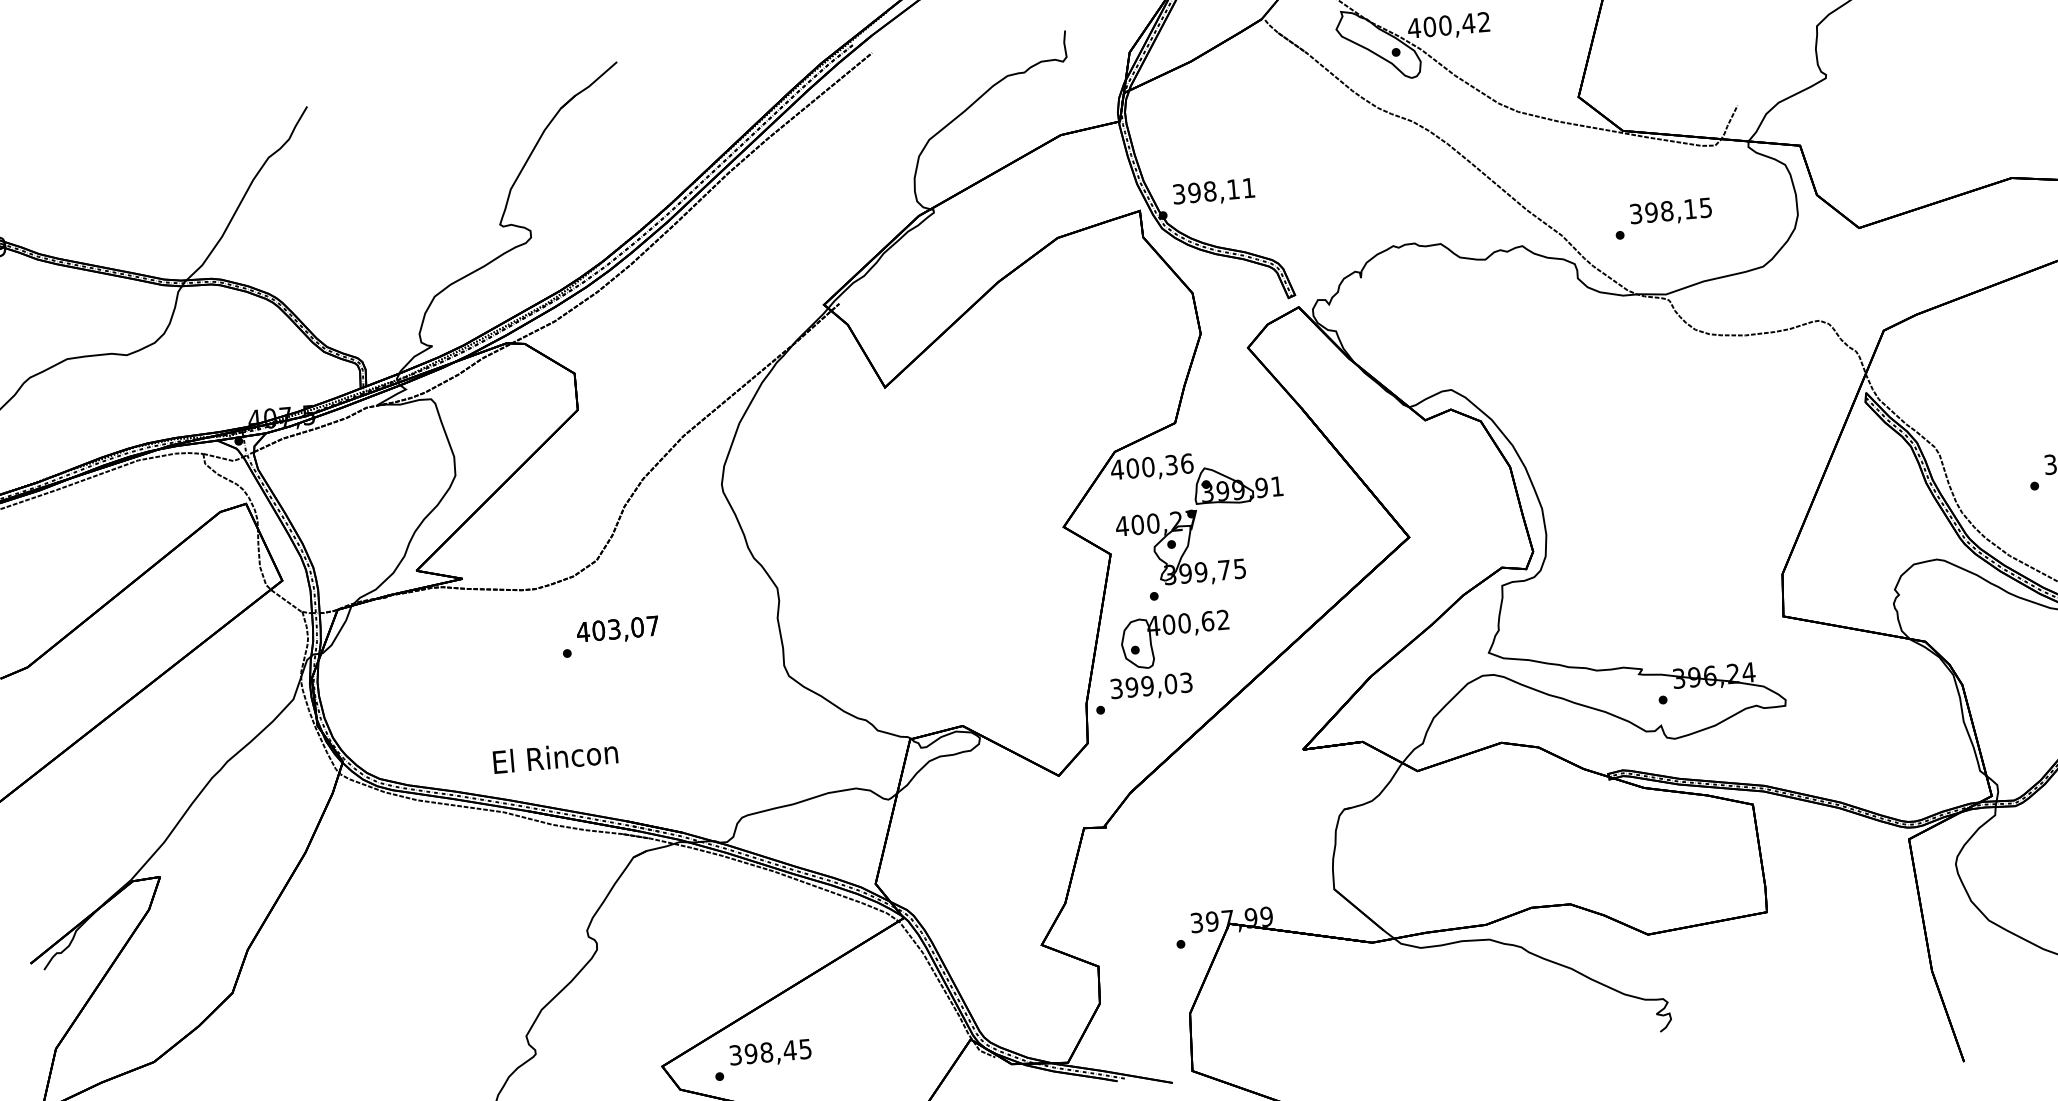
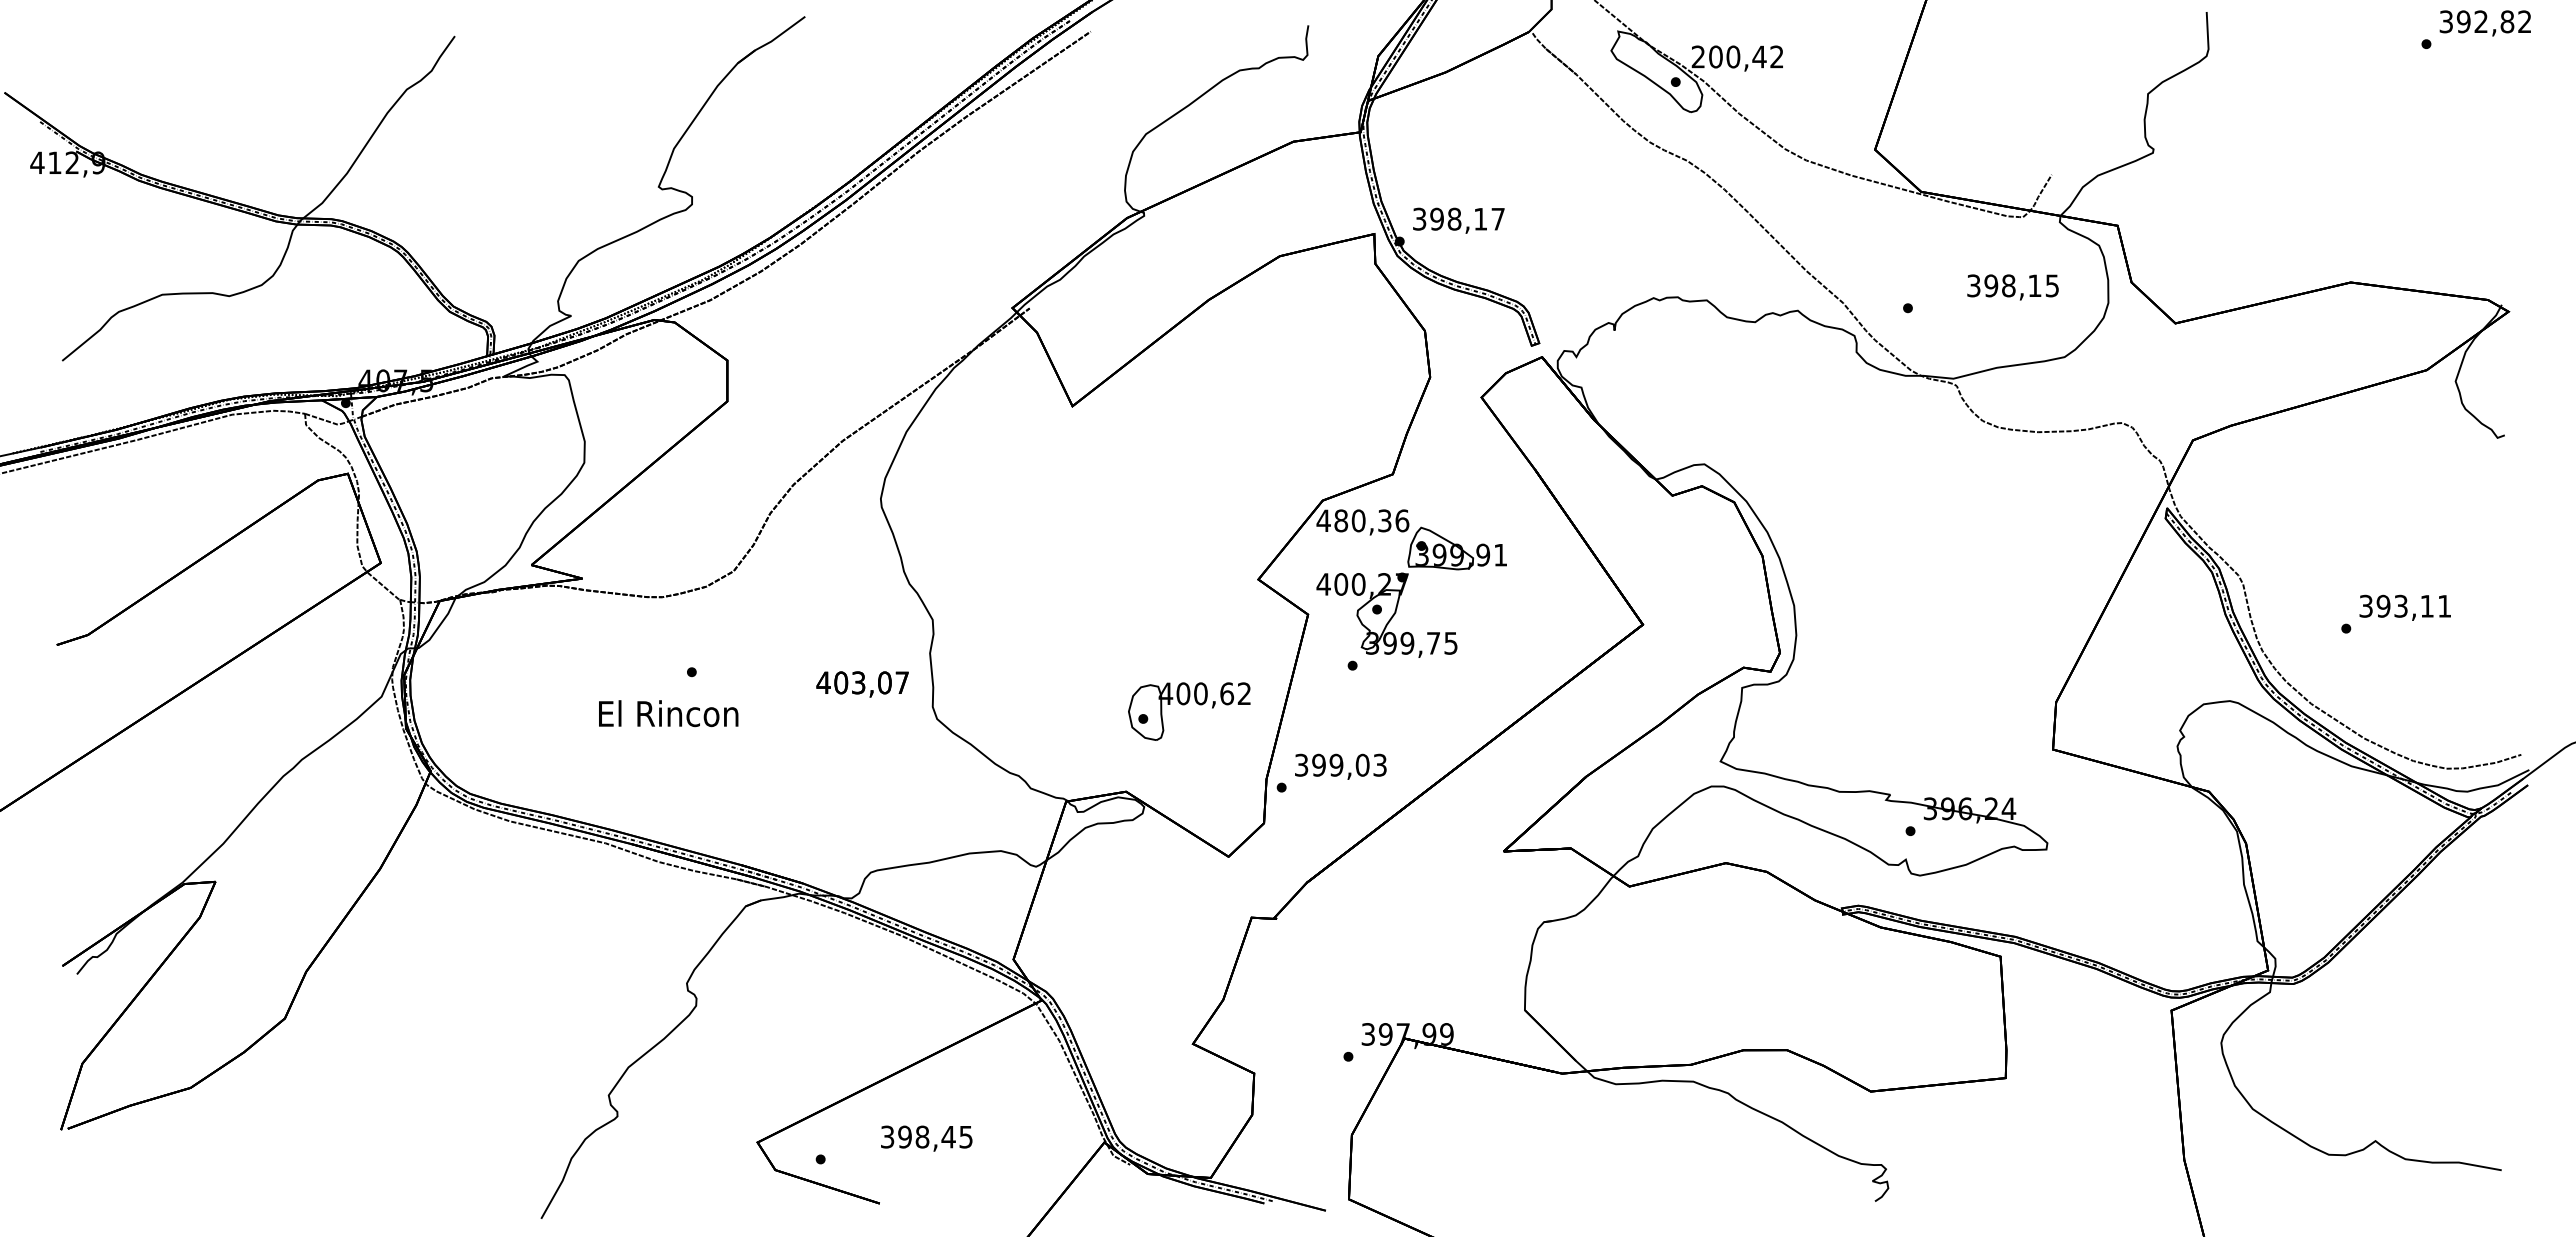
text: (1414, 27) -> (1698, 56), 400,42 -> 200,42
text: (1248, 188) -> (1497, 219), 398,11 -> 398,17
text: (1670, 212) -> (2012, 287), moved
text: (1133, 468) -> (1341, 520), 400,36 -> 480,36
text: (617, 630) -> (862, 684), moved
part: (1172, 633) -> (1186, 704), moved
text: (555, 756) -> (668, 713), moved
text: (770, 1053) -> (926, 1138), moved

